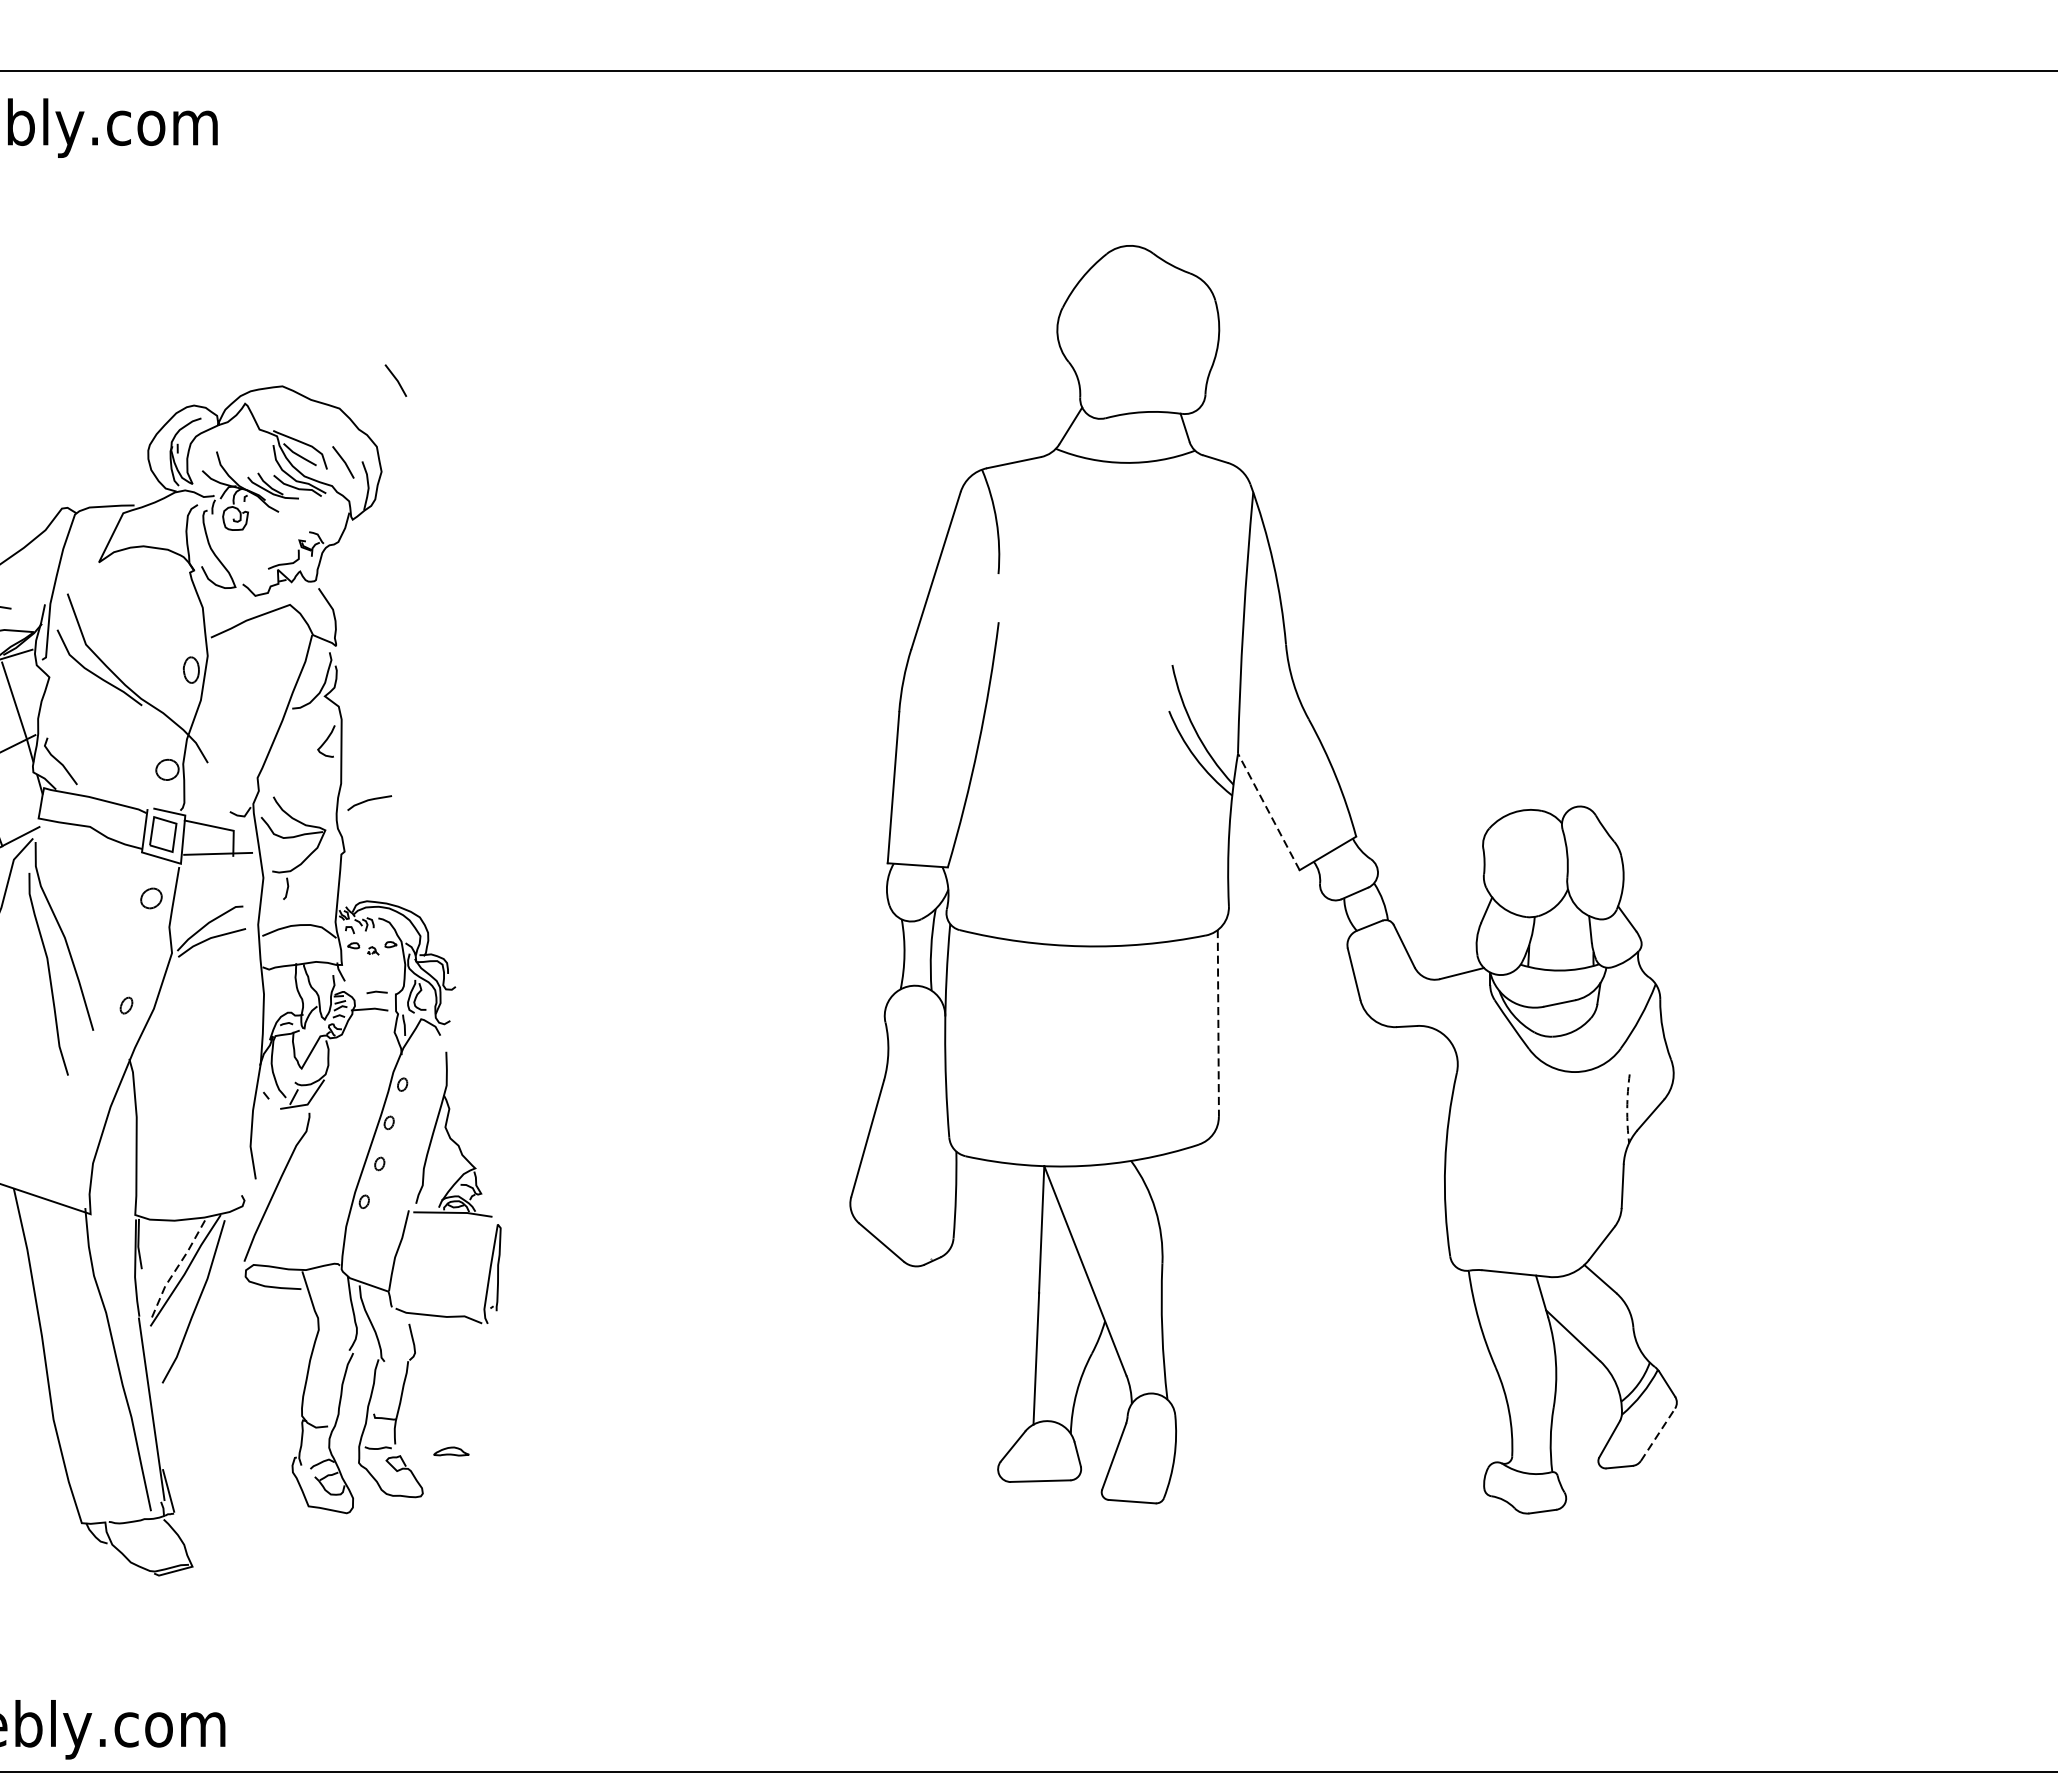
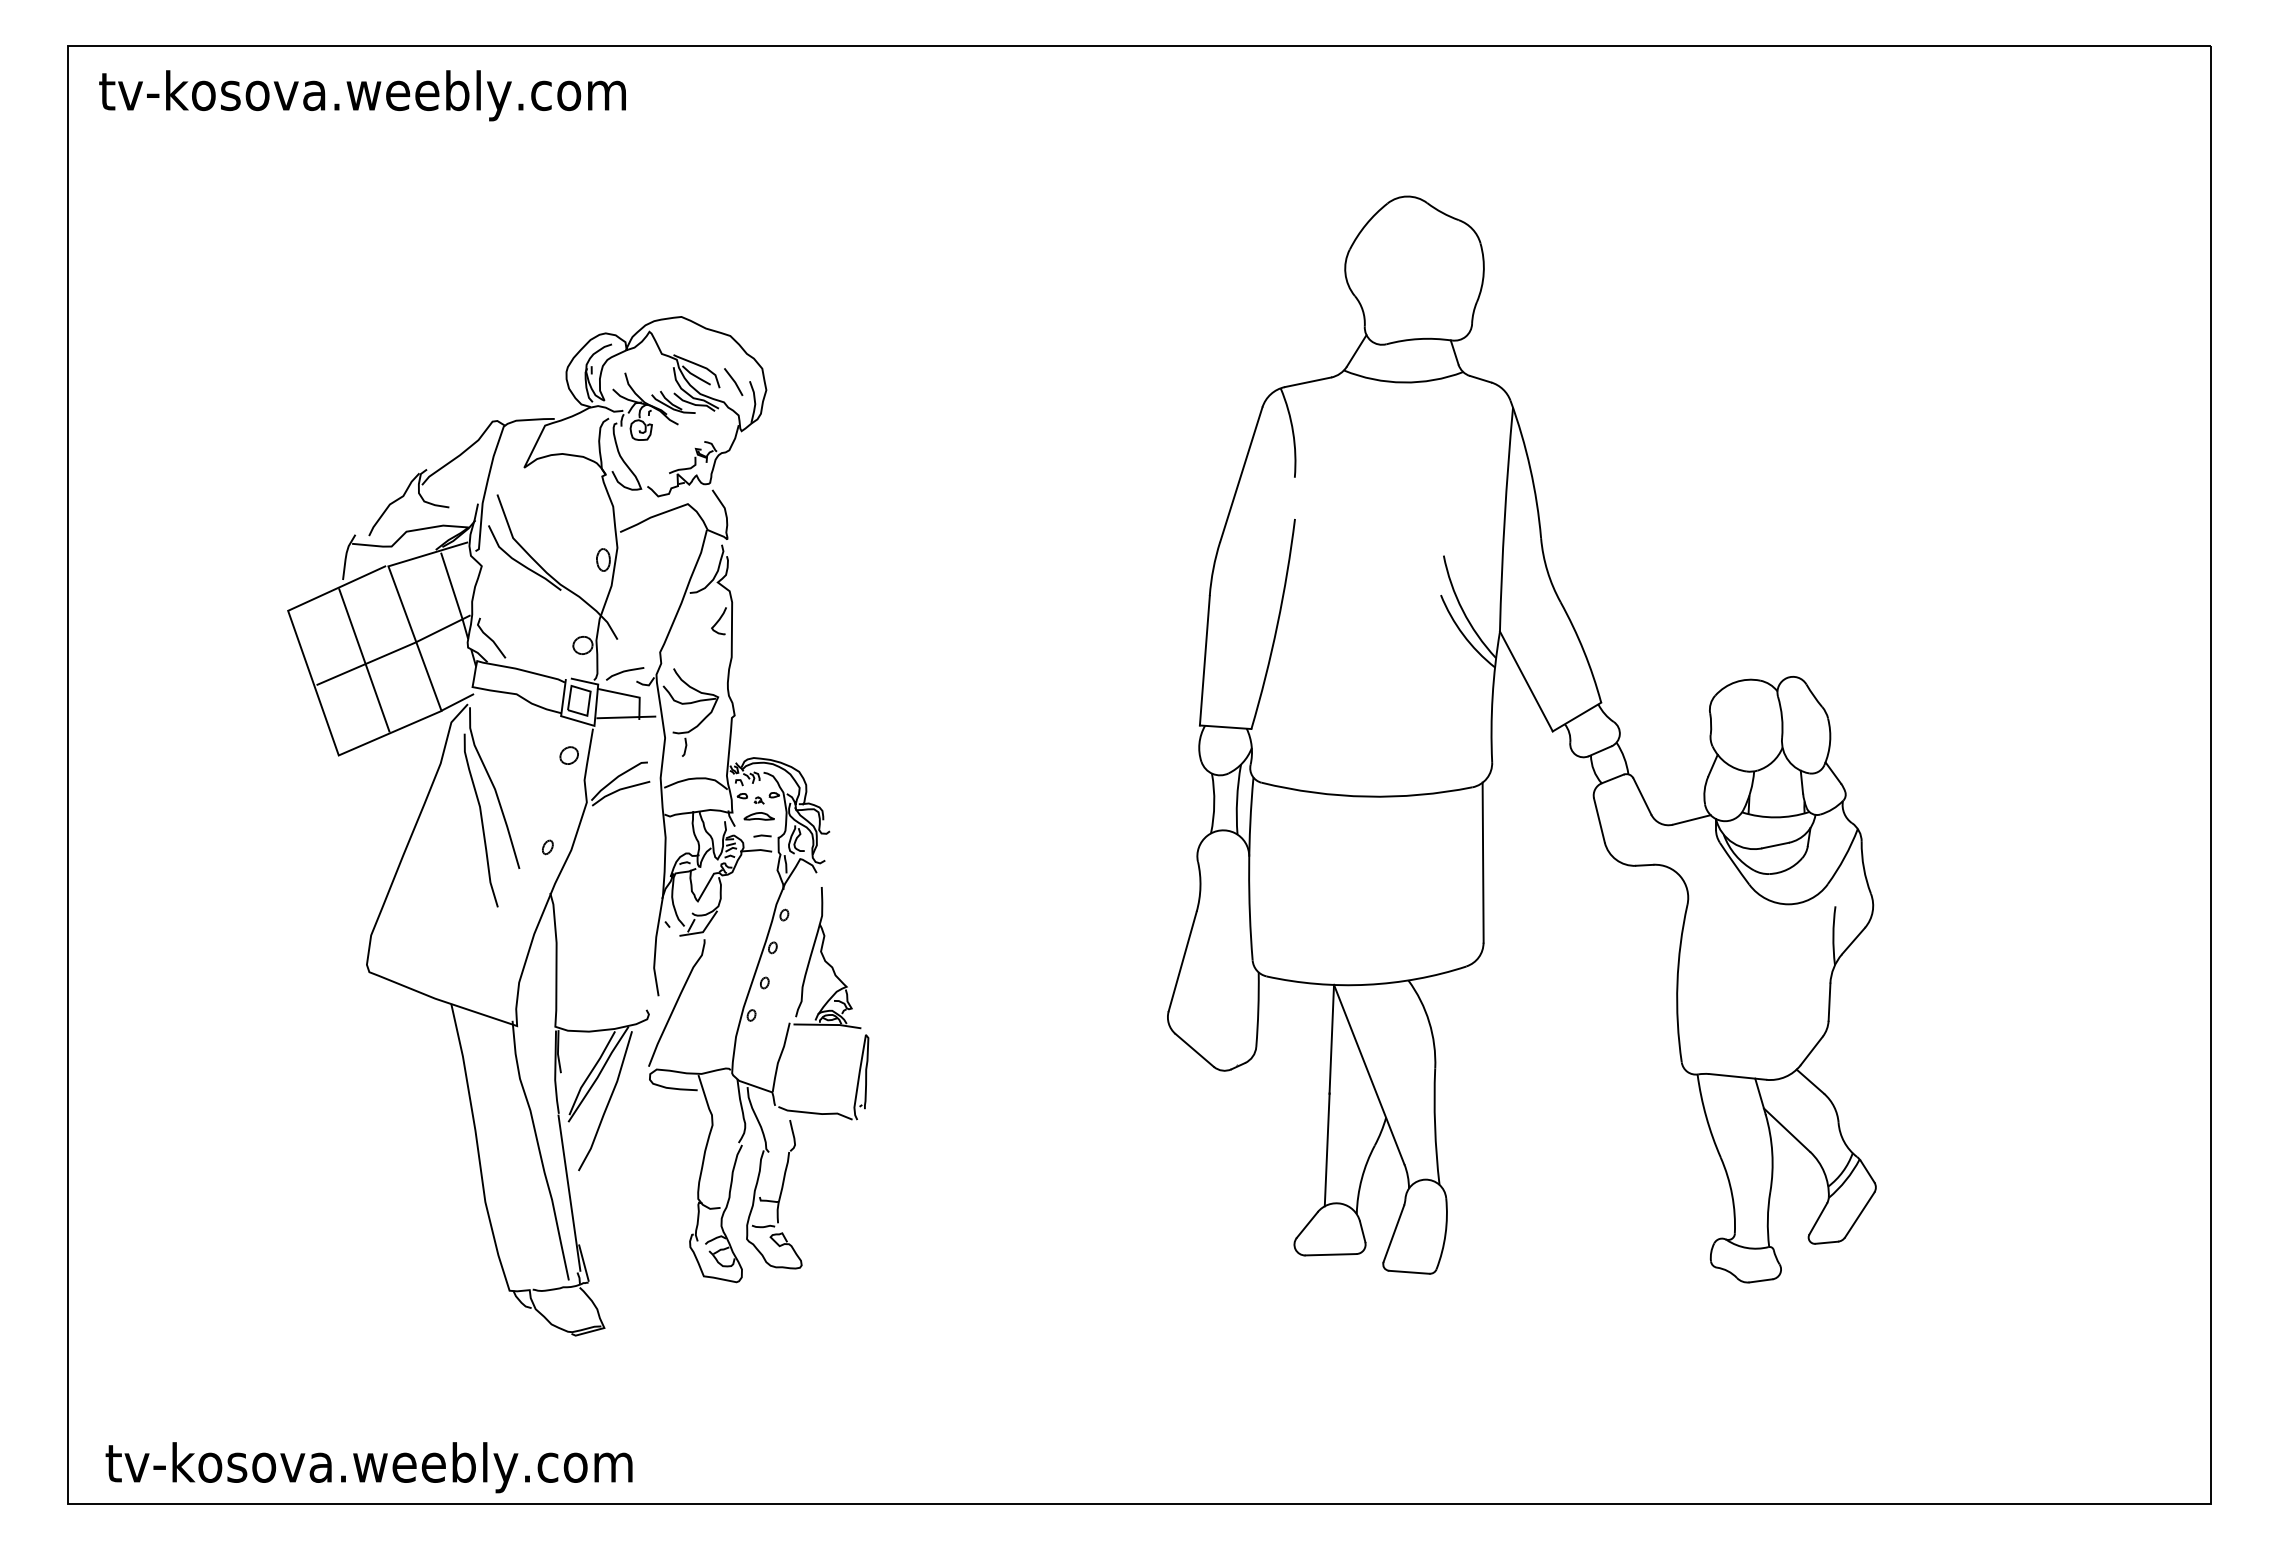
line: (395, 380) -> (778, 311), removed
line: (370, 801) -> (625, 672), moved
line: (1268, 811) -> (1526, 681), dashed -> solid
line: (1218, 1024) -> (1483, 863), dashed -> solid
arc: (1627, 1108) -> (1833, 935), dashed -> solid
line: (176, 1269) -> (590, 1073), dashed -> solid
line: (1657, 1435) -> (1859, 1215), dashed -> solid
part: (450, 1451) -> (758, 816), moved

